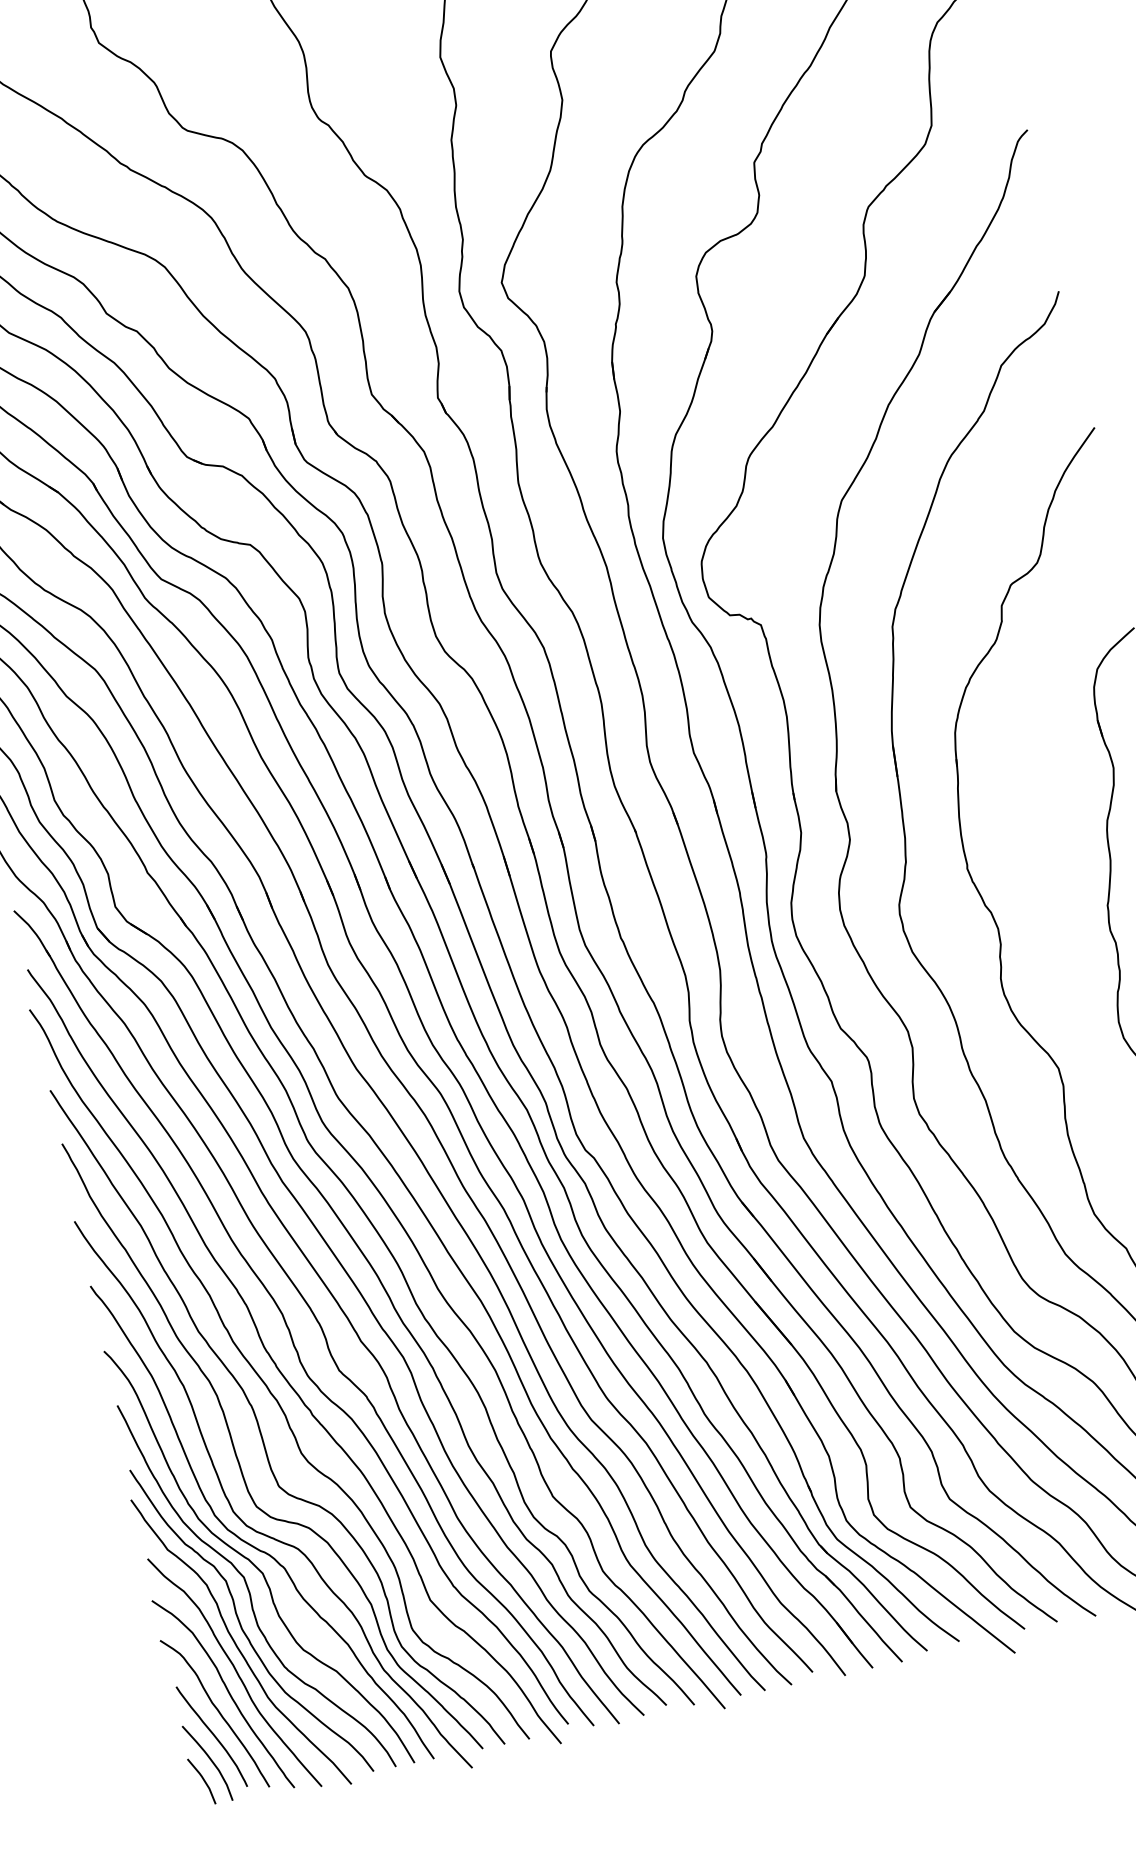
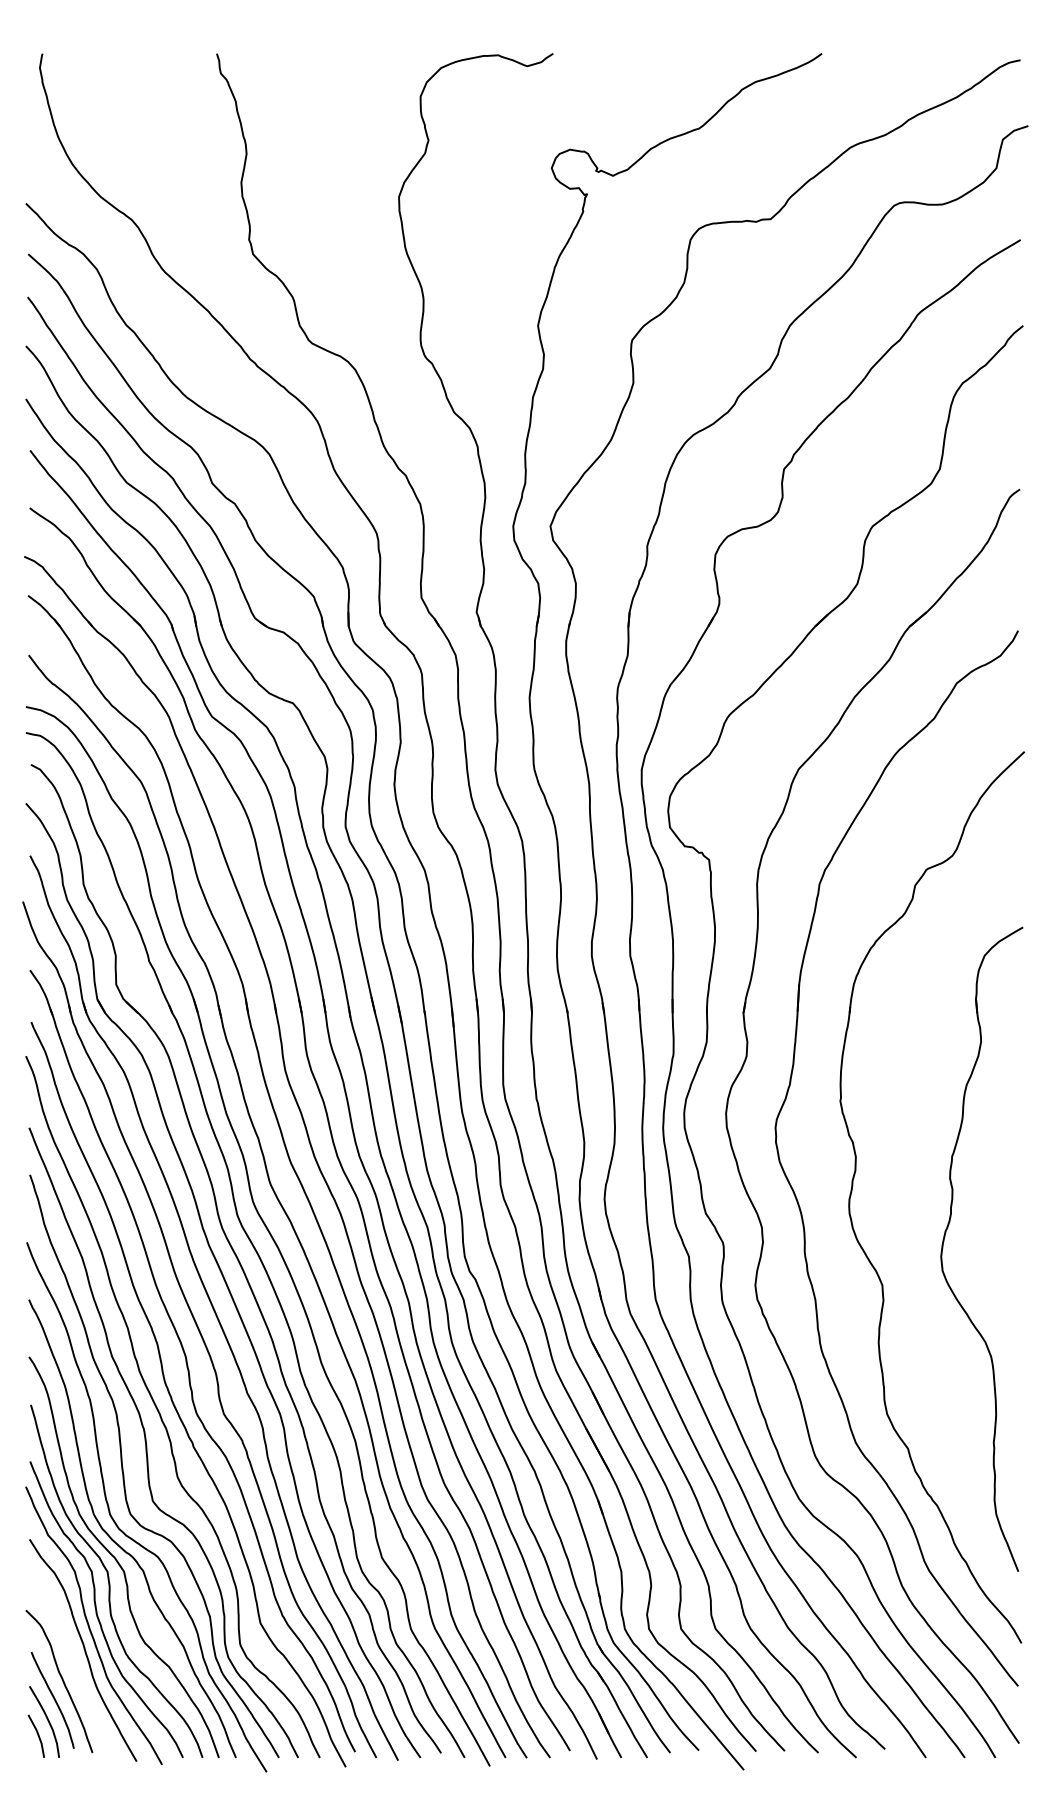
curve: (227, 1692) -> (73, 1665), removed

